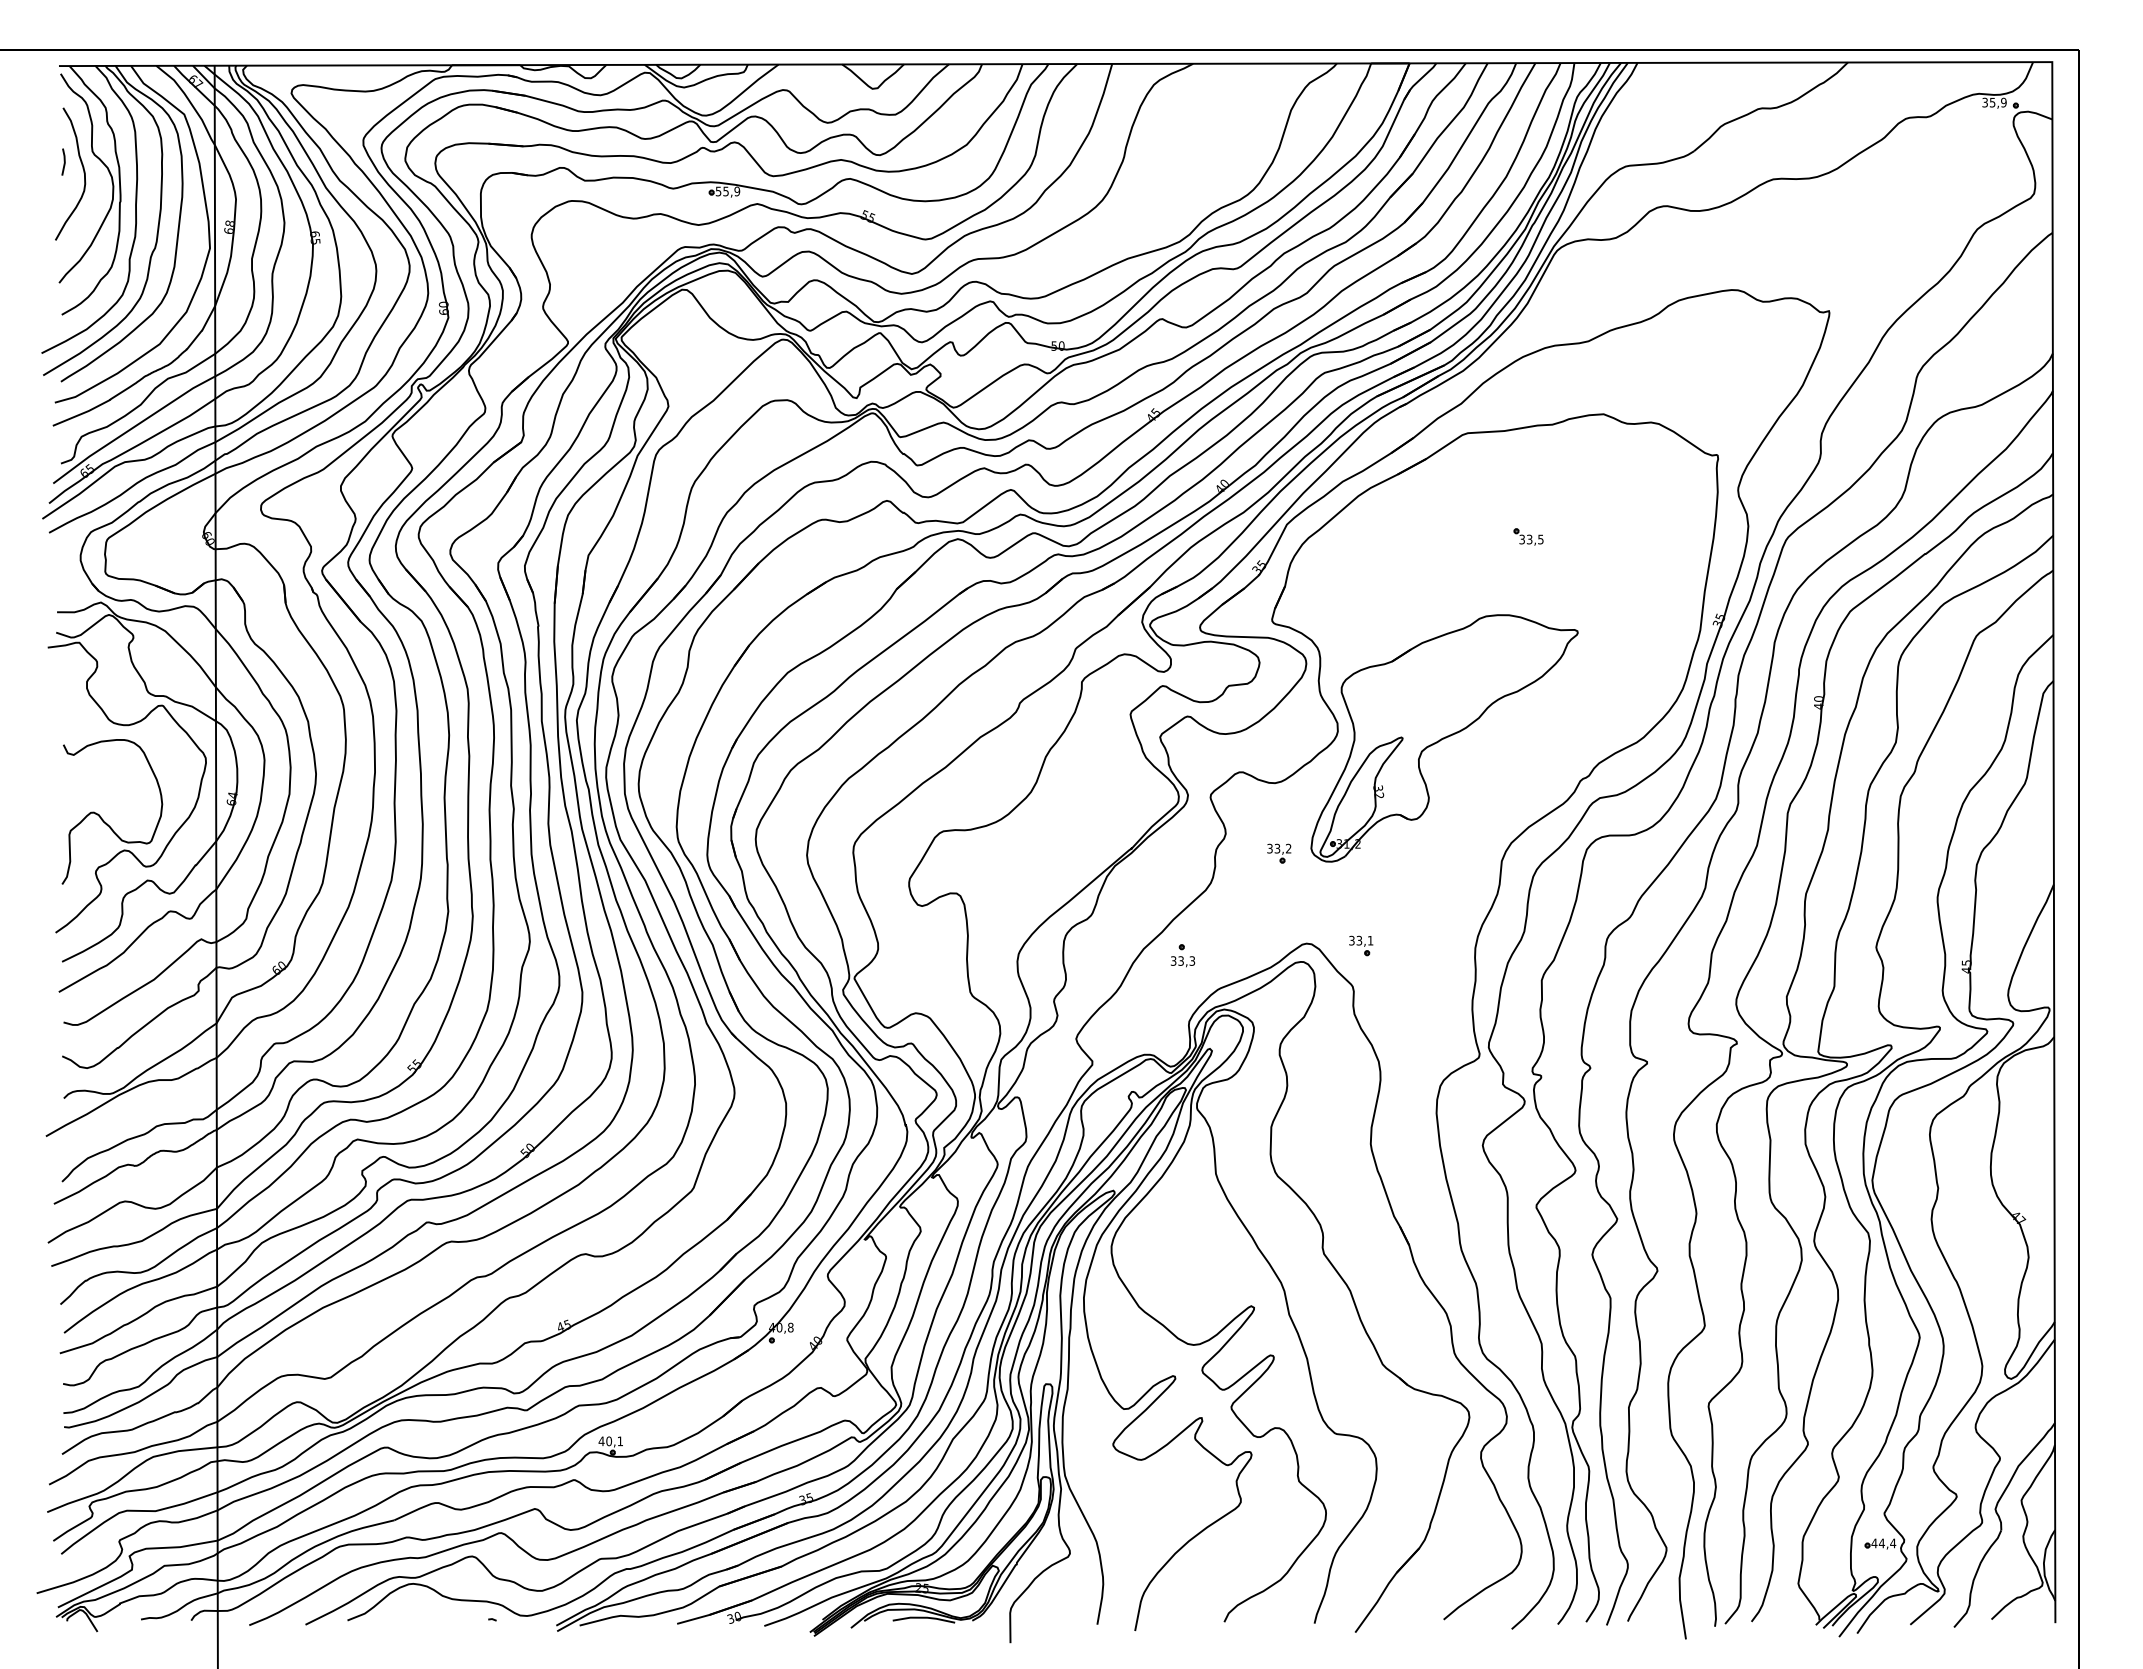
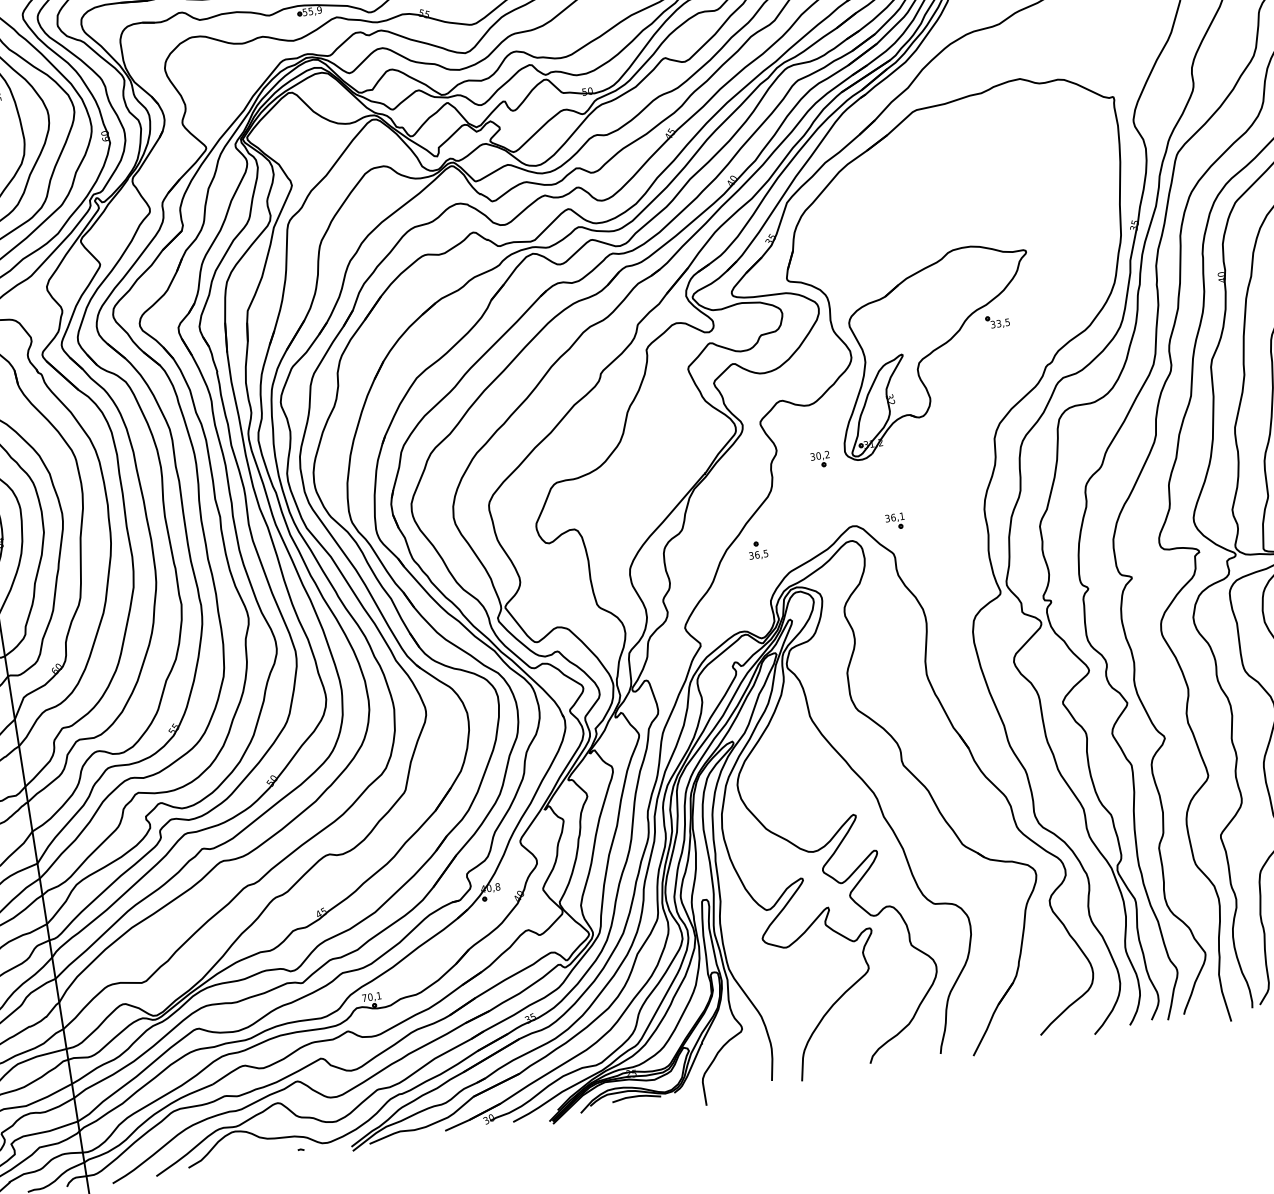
part: (1528, 536) -> (997, 321), moved
text: (1277, 848) -> (818, 455), 33,2 -> 30,2
text: (1359, 940) -> (893, 517), 33,1 -> 36,1
text: (1186, 960) -> (761, 553), 33,3 -> 36,5
text: (601, 1441) -> (364, 998), 40,1 -> 70,1

